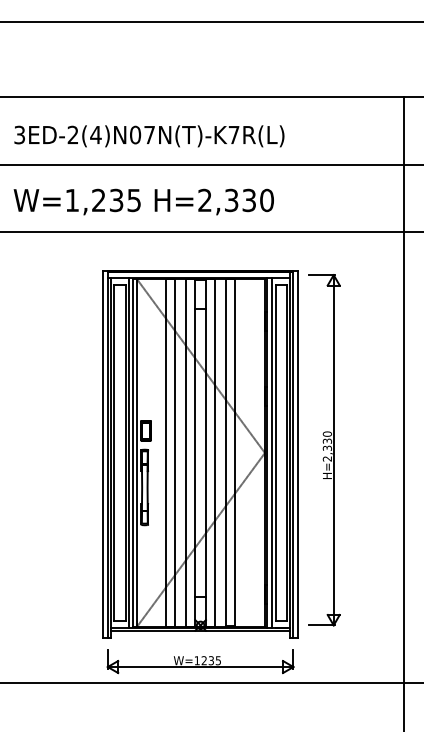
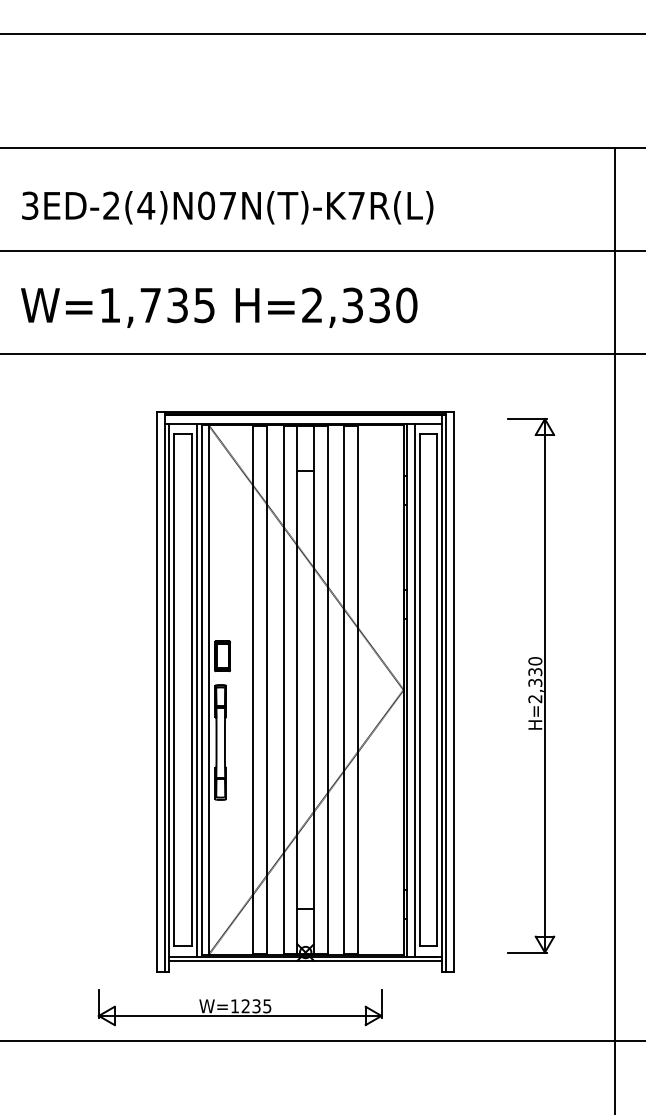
text: (98, 199) -> (150, 303), W=1,235 -> W=1,735
part: (324, 450) -> (530, 686), moved
part: (200, 661) -> (240, 1007), moved

